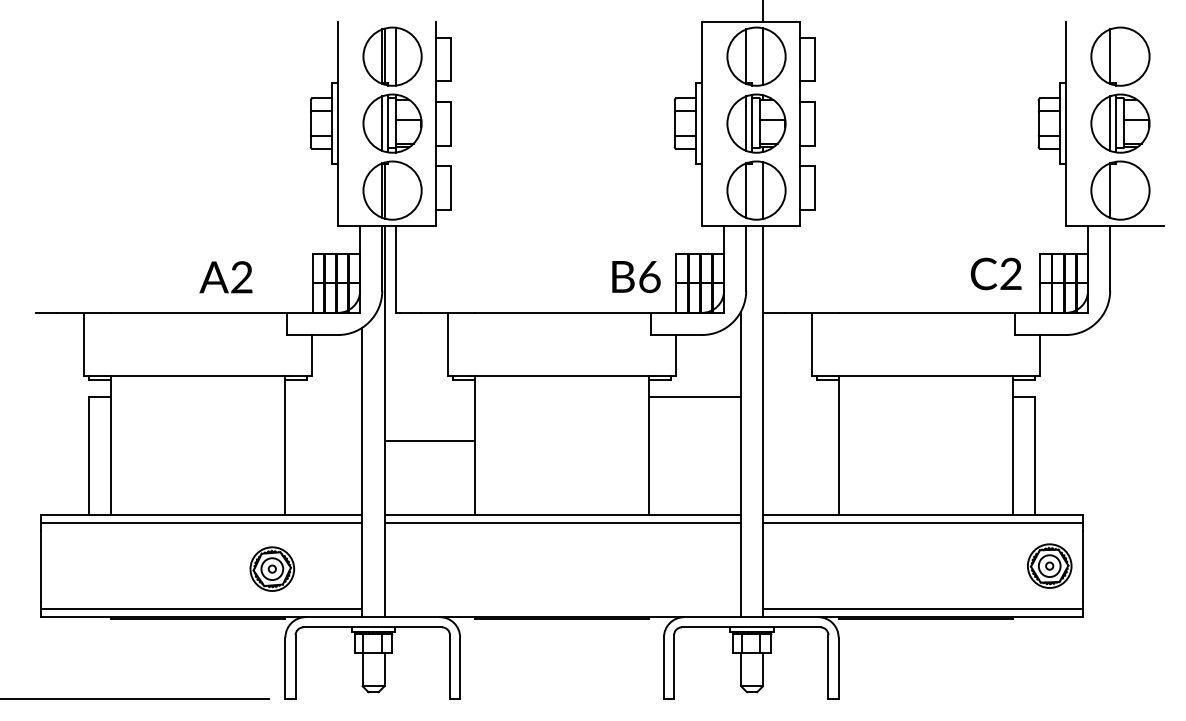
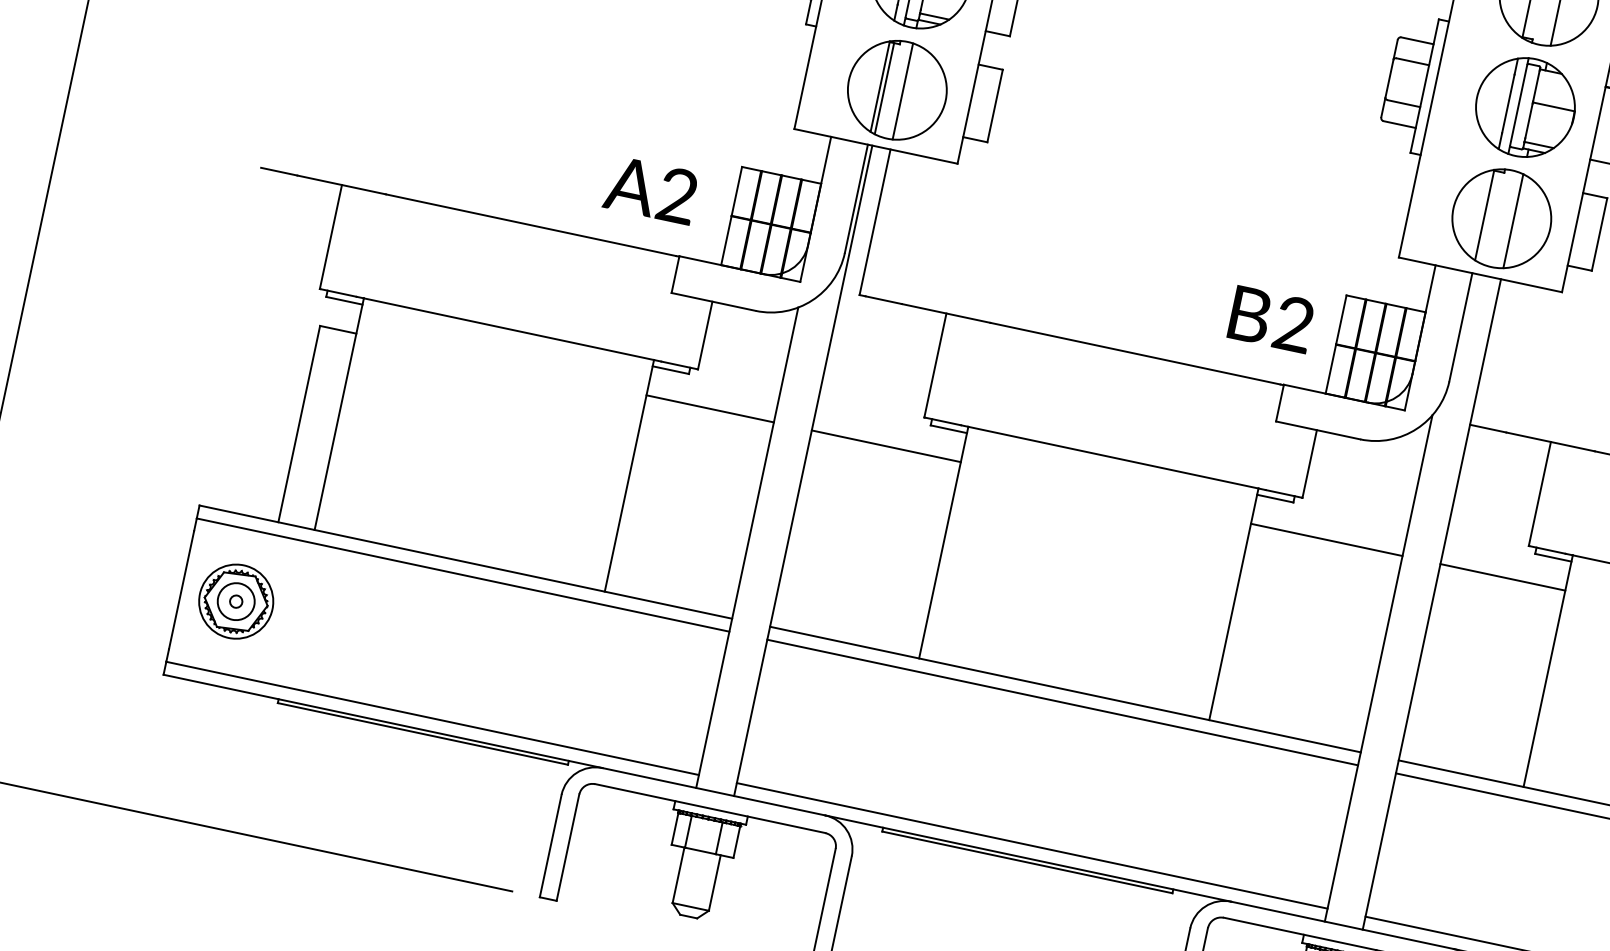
line: (395, 190) -> (902, 91), added
text: (649, 276) -> (1293, 323), B6 -> B2
text: (225, 277) -> (650, 190), moved
line: (323, 397) -> (709, 409), added
line: (800, 397) -> (1501, 577), added
line: (429, 441) -> (885, 446), moved
part: (272, 568) -> (236, 600), moved
line: (562, 609) -> (1031, 845), added

